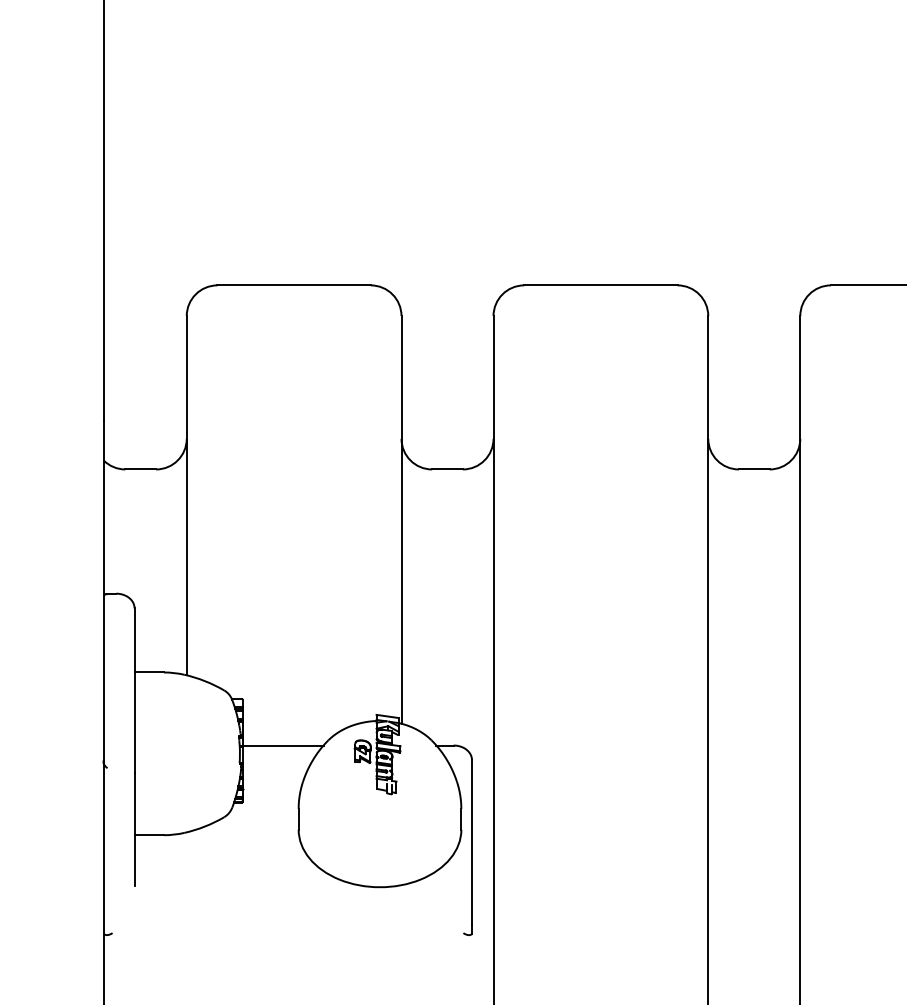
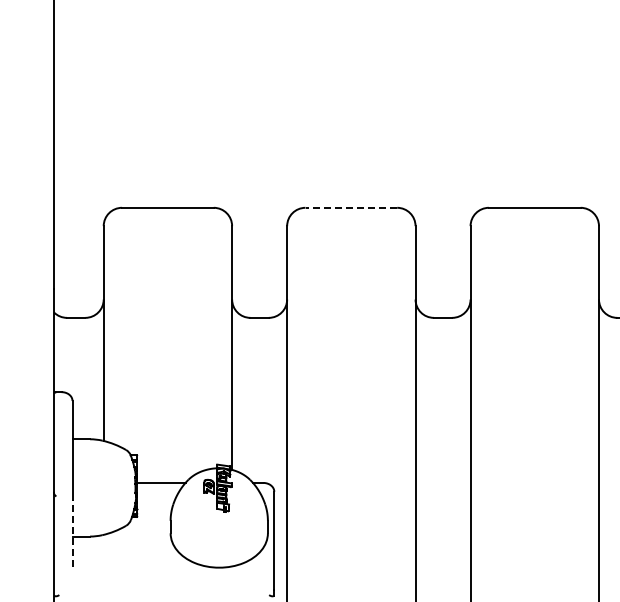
line: (601, 284) -> (351, 207), solid -> dashed
line: (134, 830) -> (72, 533), solid -> dashed

